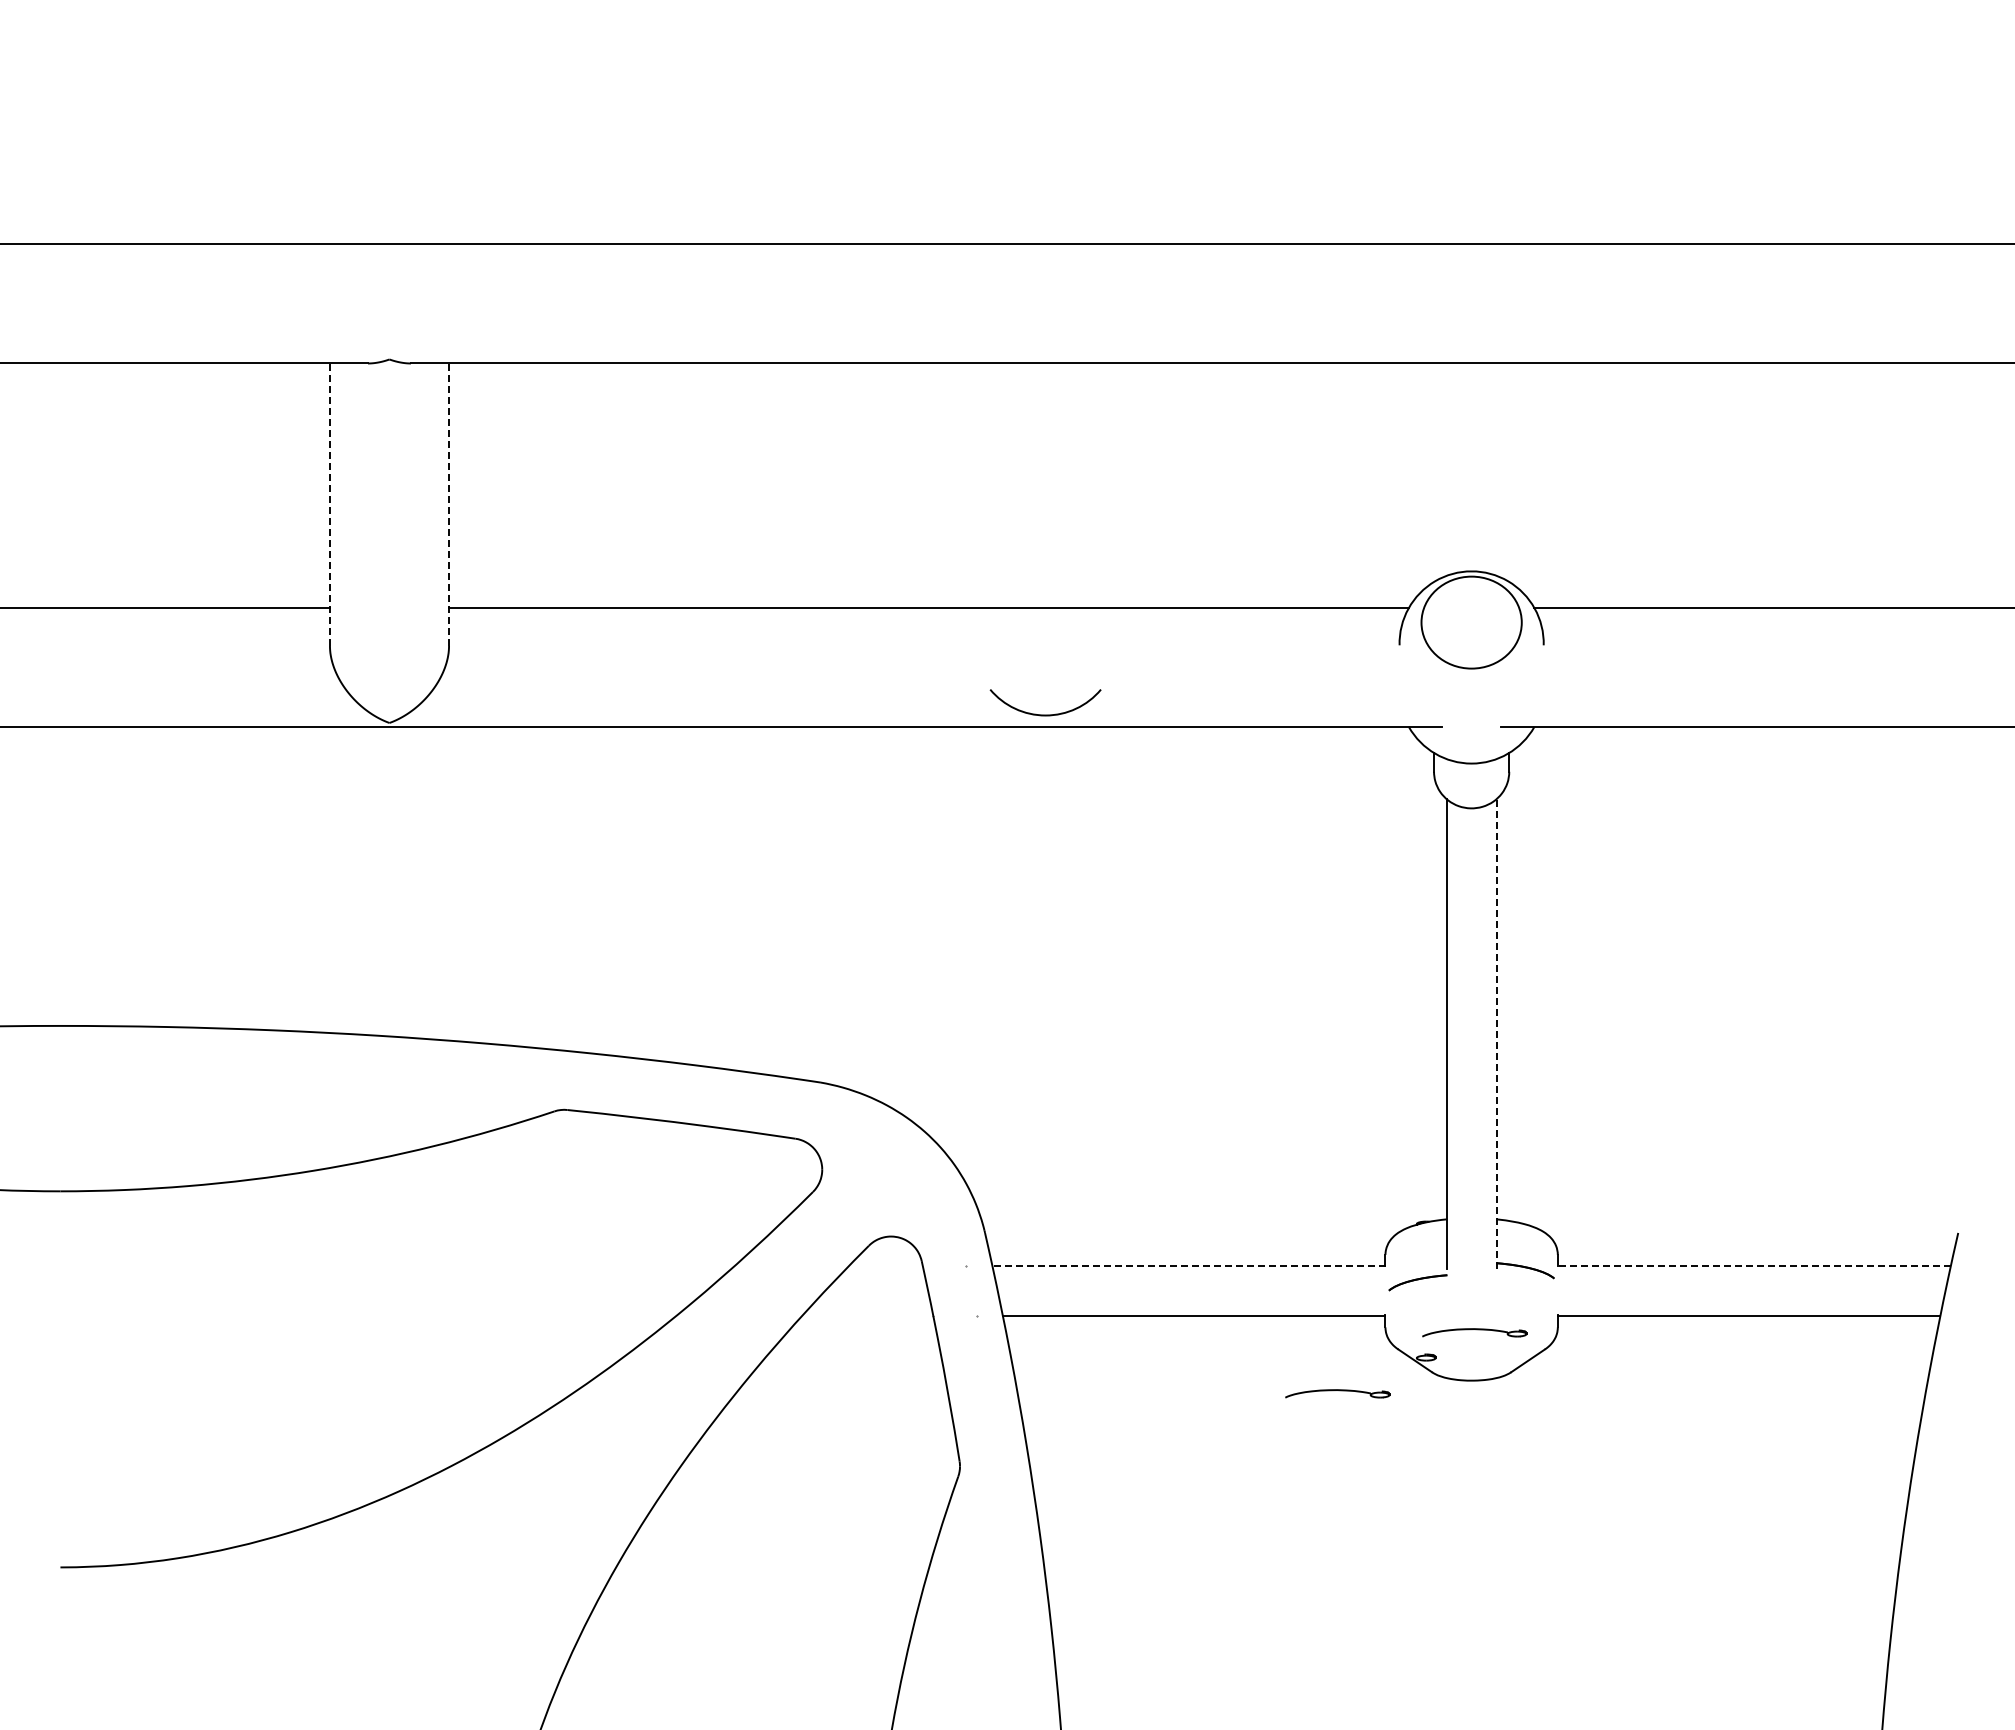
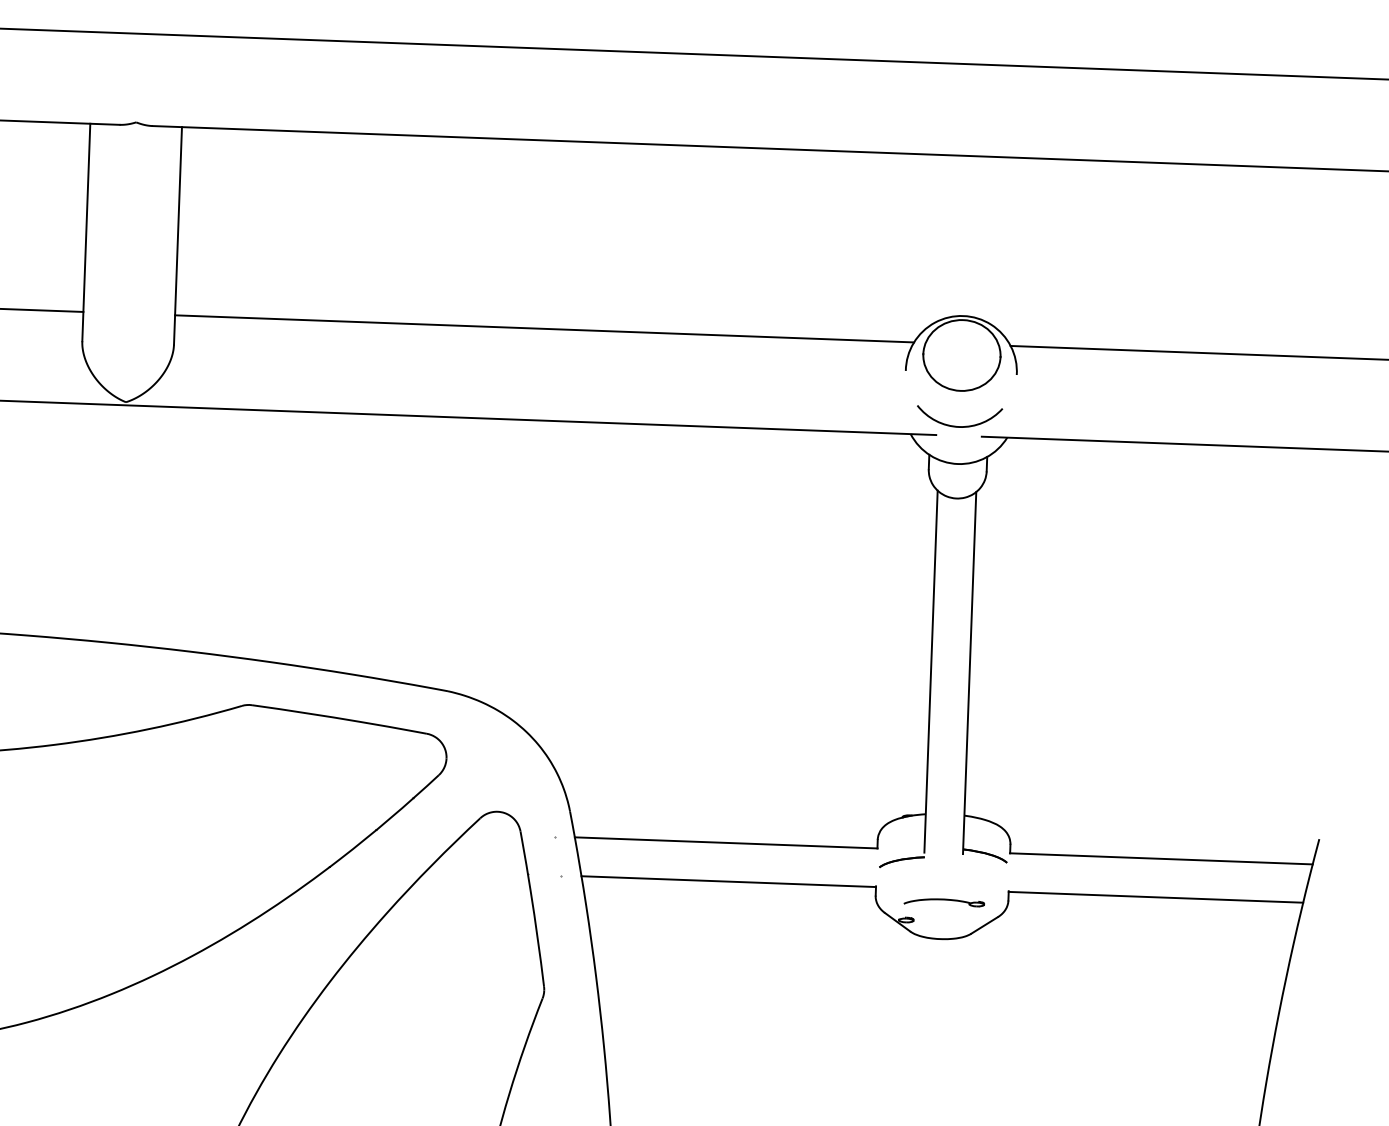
line: (329, 504) -> (85, 232), dashed -> solid
line: (449, 504) -> (178, 235), dashed -> solid
arc: (1045, 714) -> (959, 426), moved
line: (1496, 1033) -> (969, 672), dashed -> solid
line: (1189, 1266) -> (726, 843), dashed -> solid
line: (1754, 1266) -> (1161, 859), dashed -> solid
part: (1337, 1393) -> (836, 945), removed

